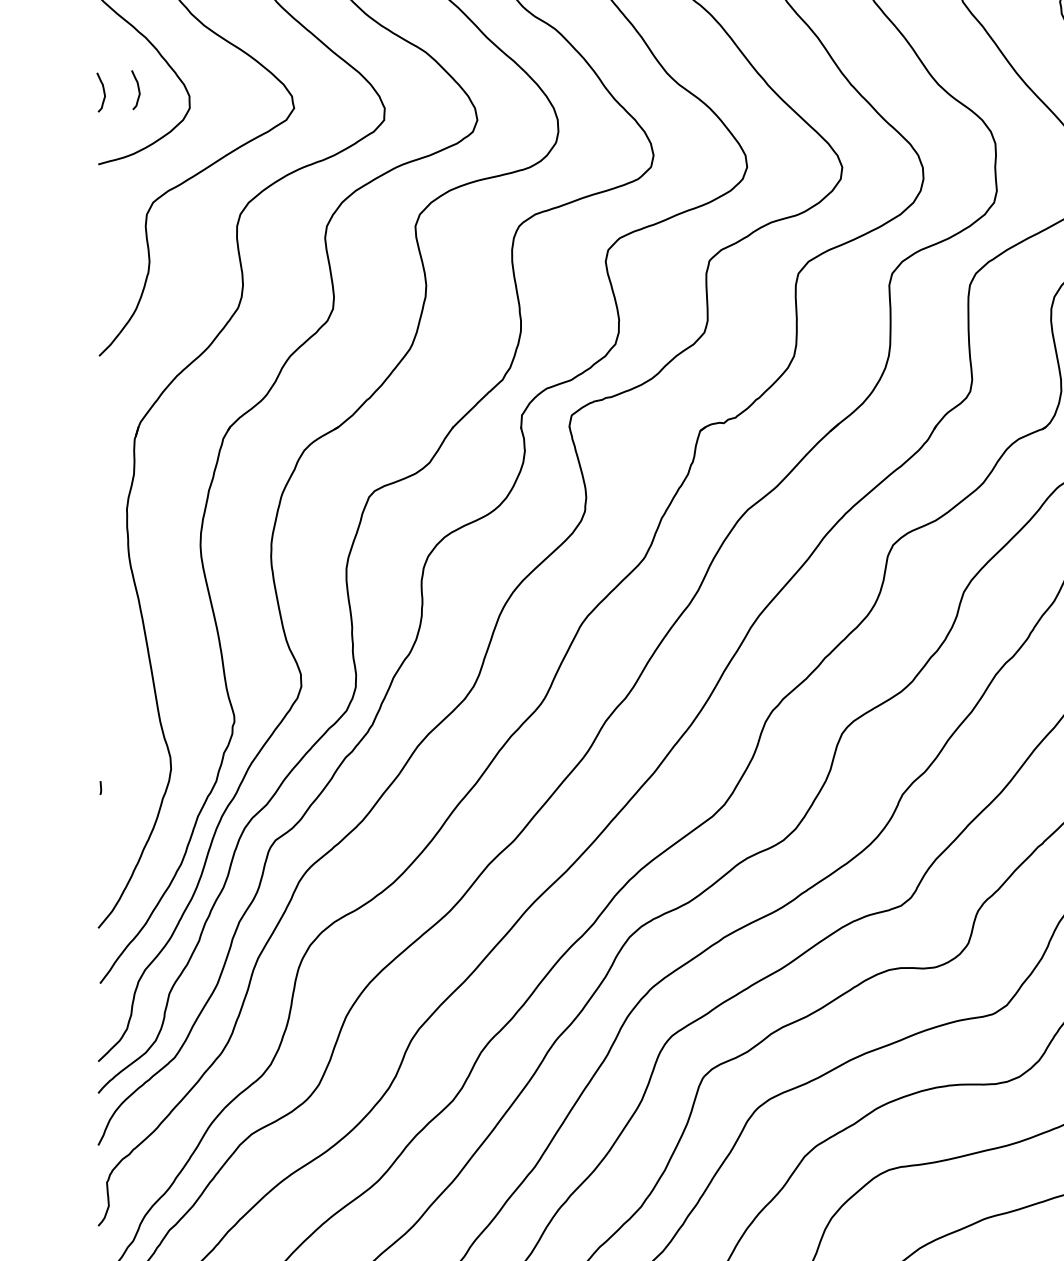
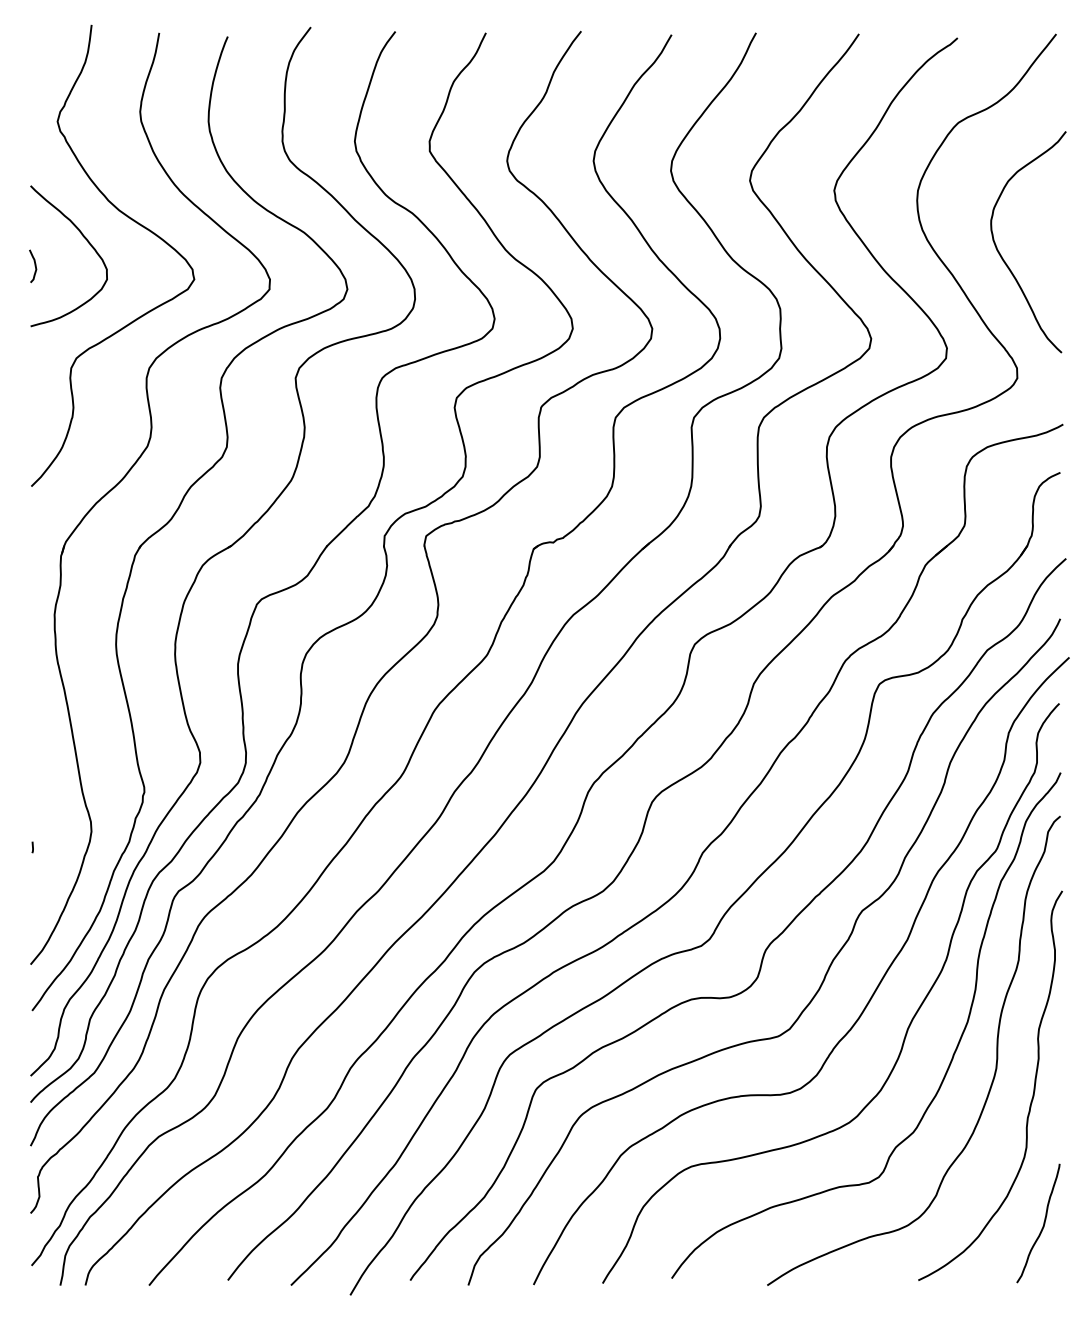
curve: (137, 90) -> (63, 264), removed

